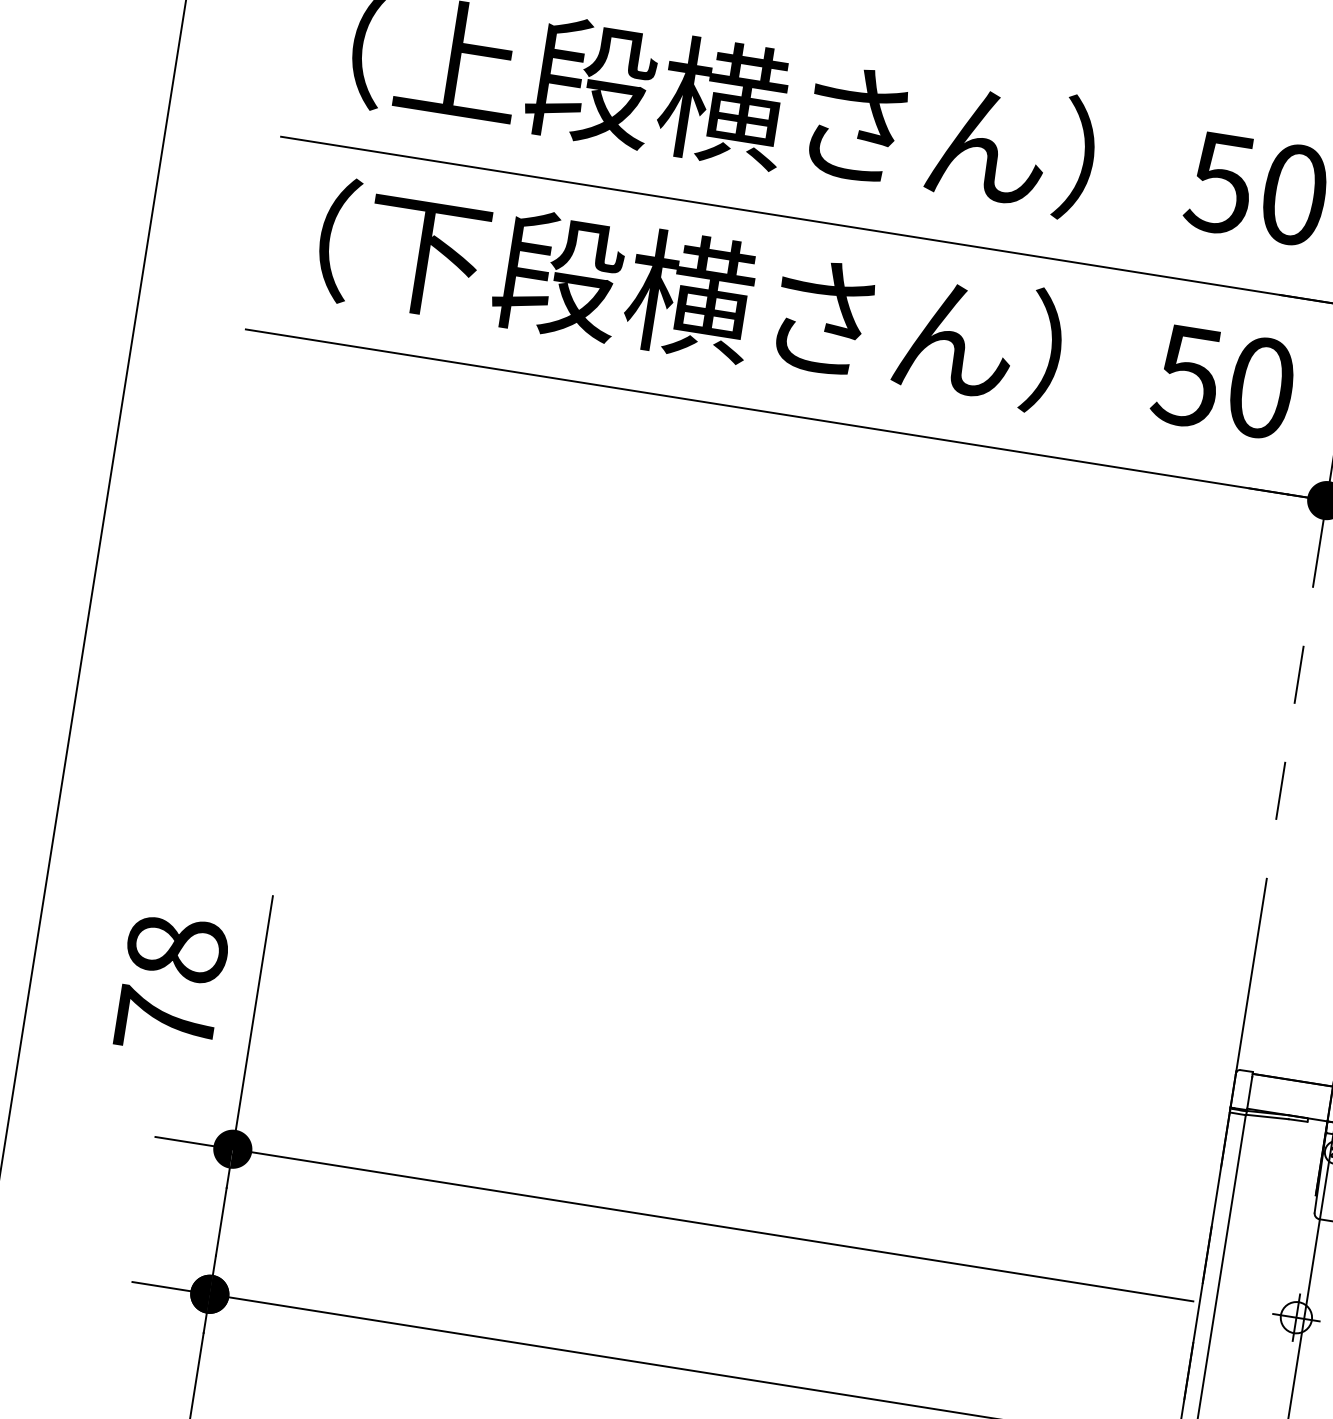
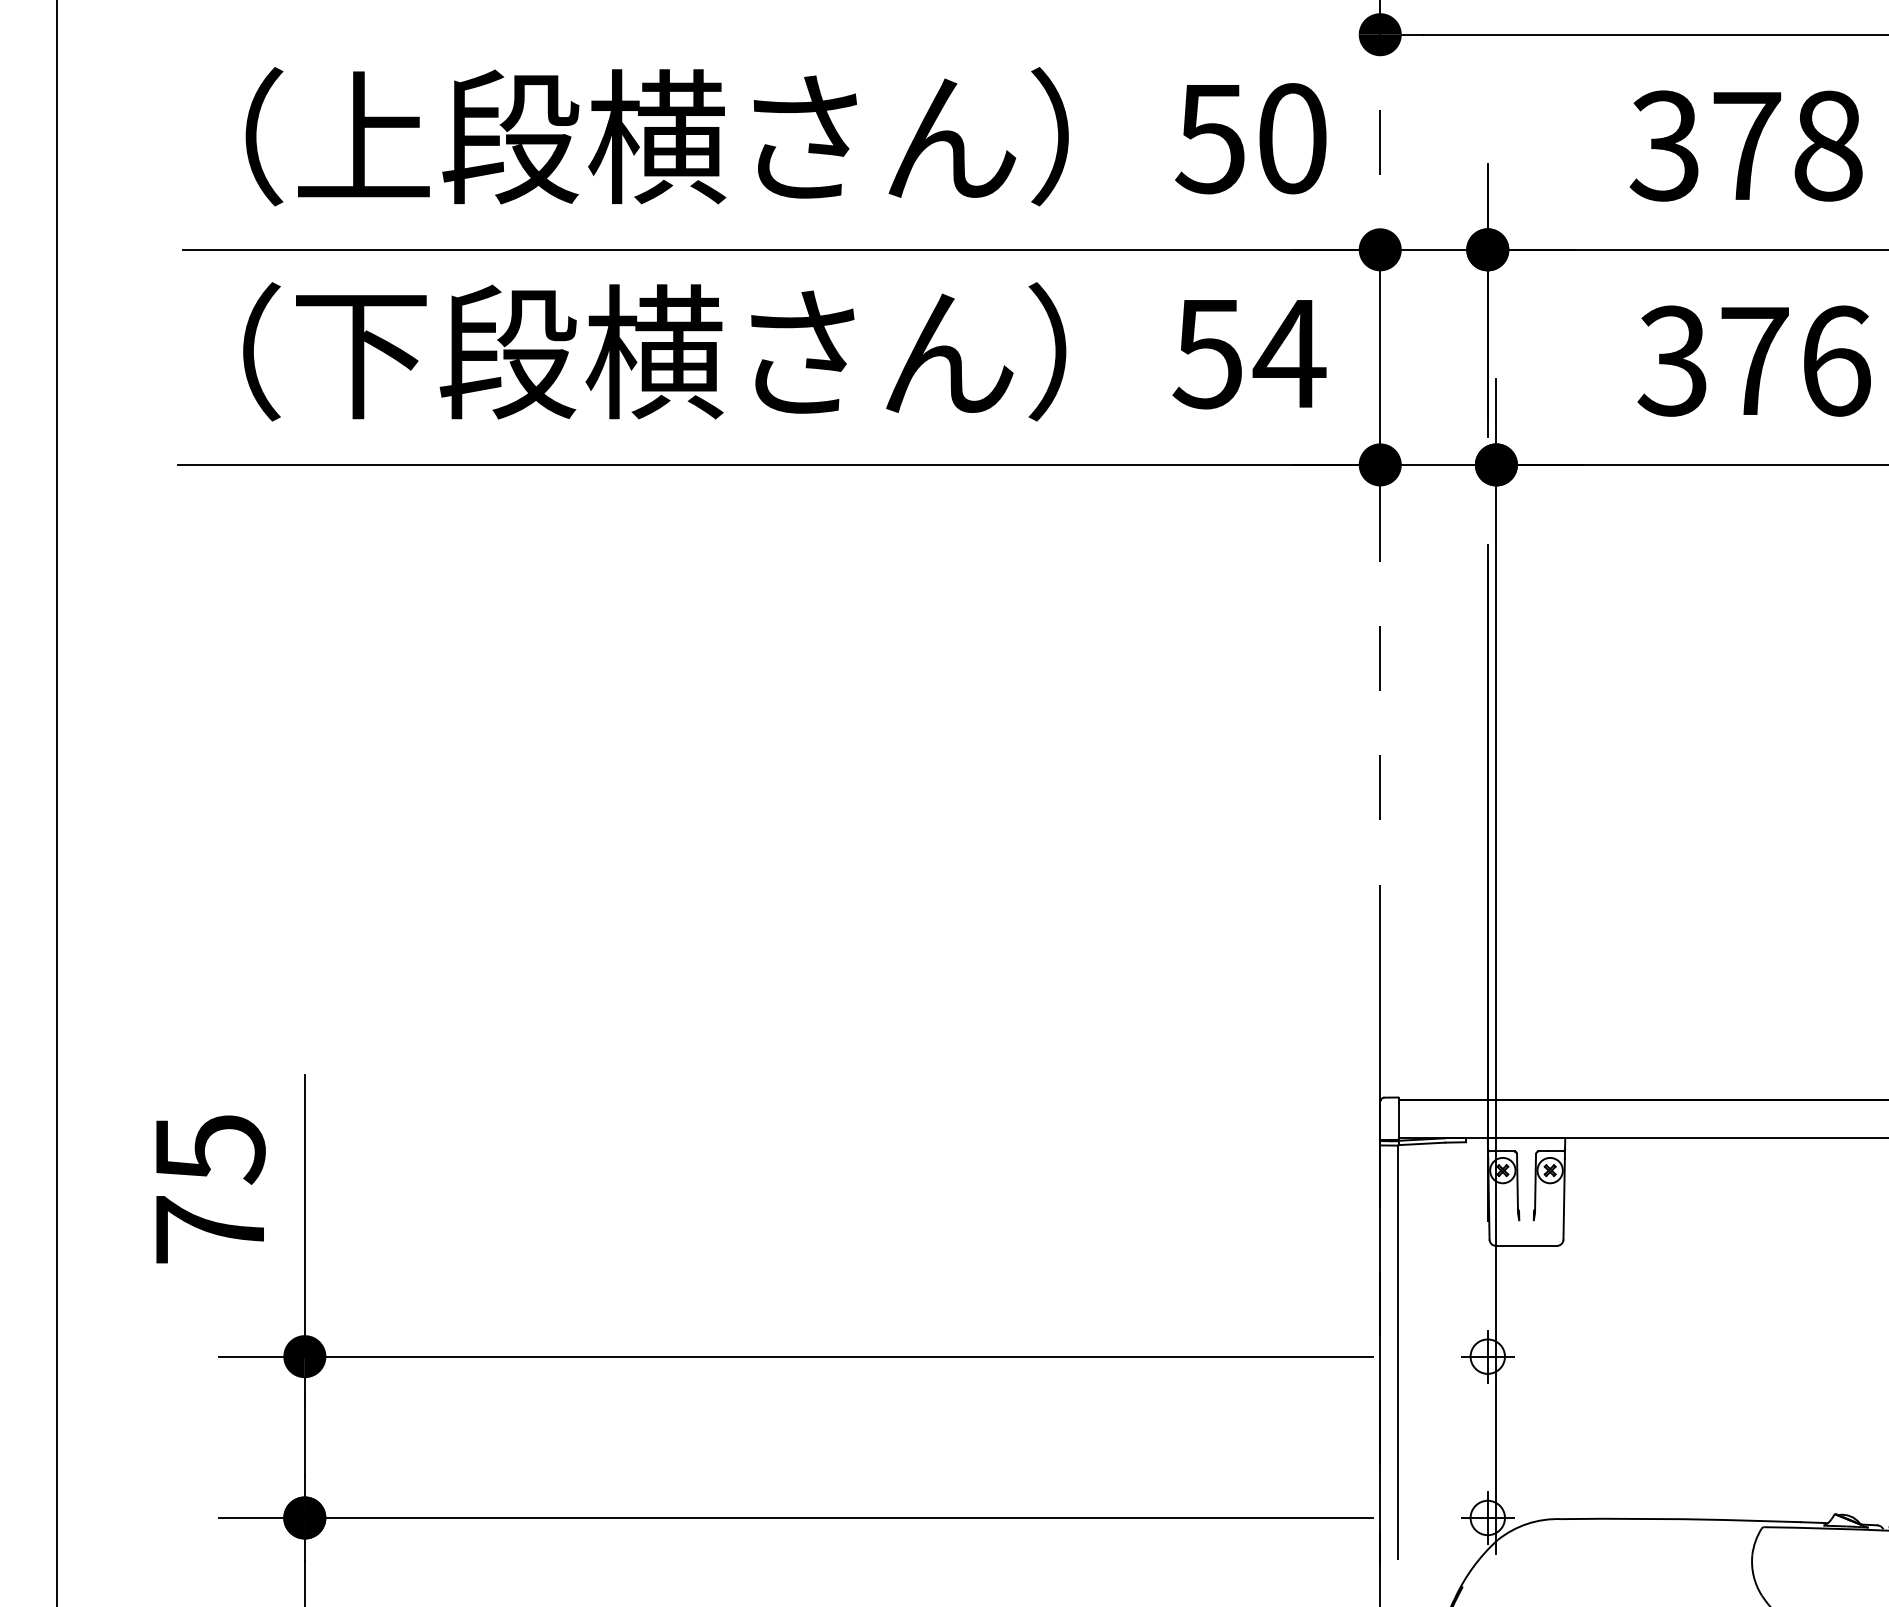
text: (1260, 387) -> (1289, 353), 50 -> 54
text: (176, 949) -> (209, 1149), 78 -> 75

